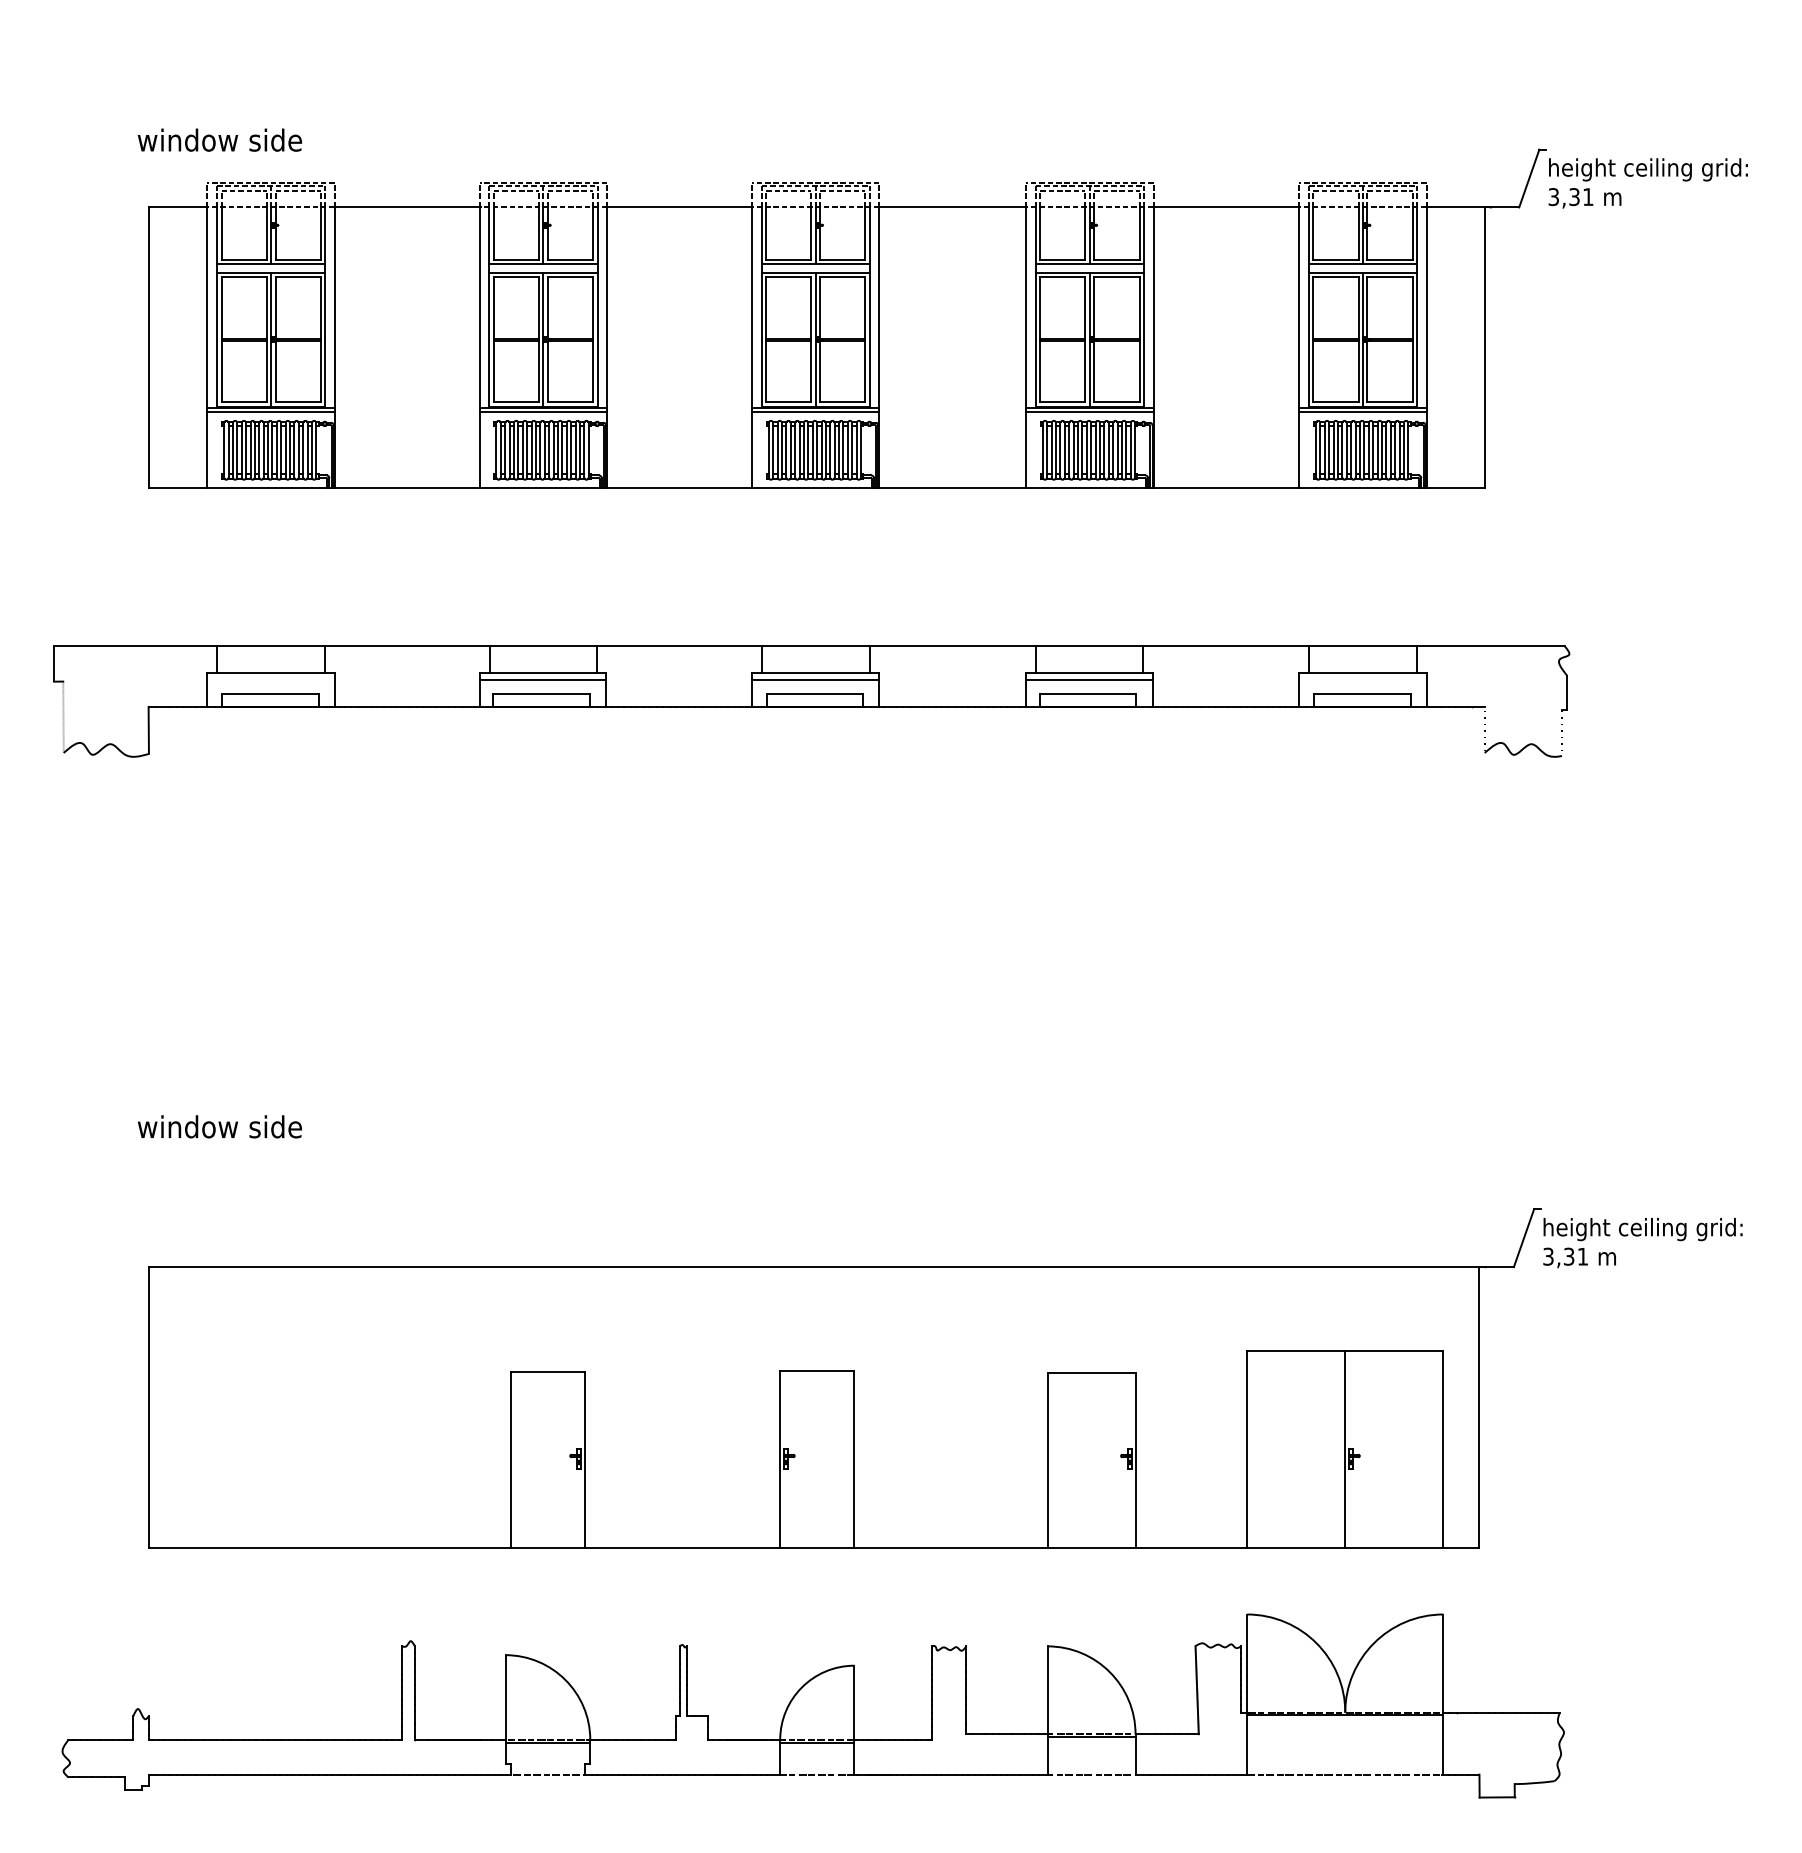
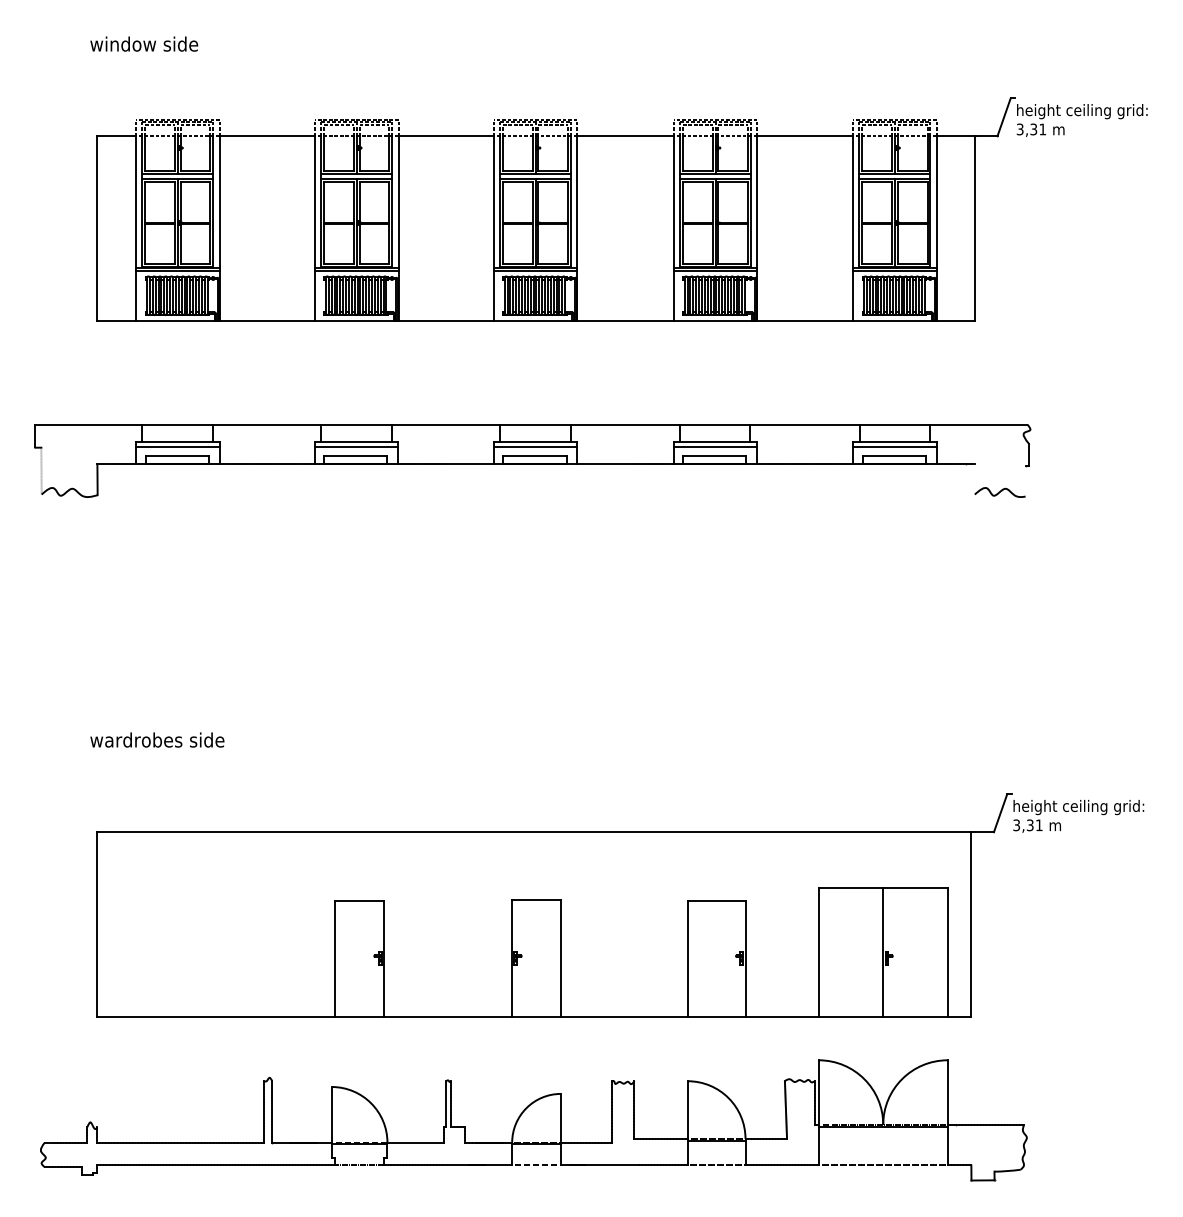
text: (220, 139) -> (144, 43), moved
line: (270, 679) -> (177, 446), added
line: (1362, 679) -> (894, 446), added
text: (250, 1125) -> (164, 739), window side -> wardrobes side

